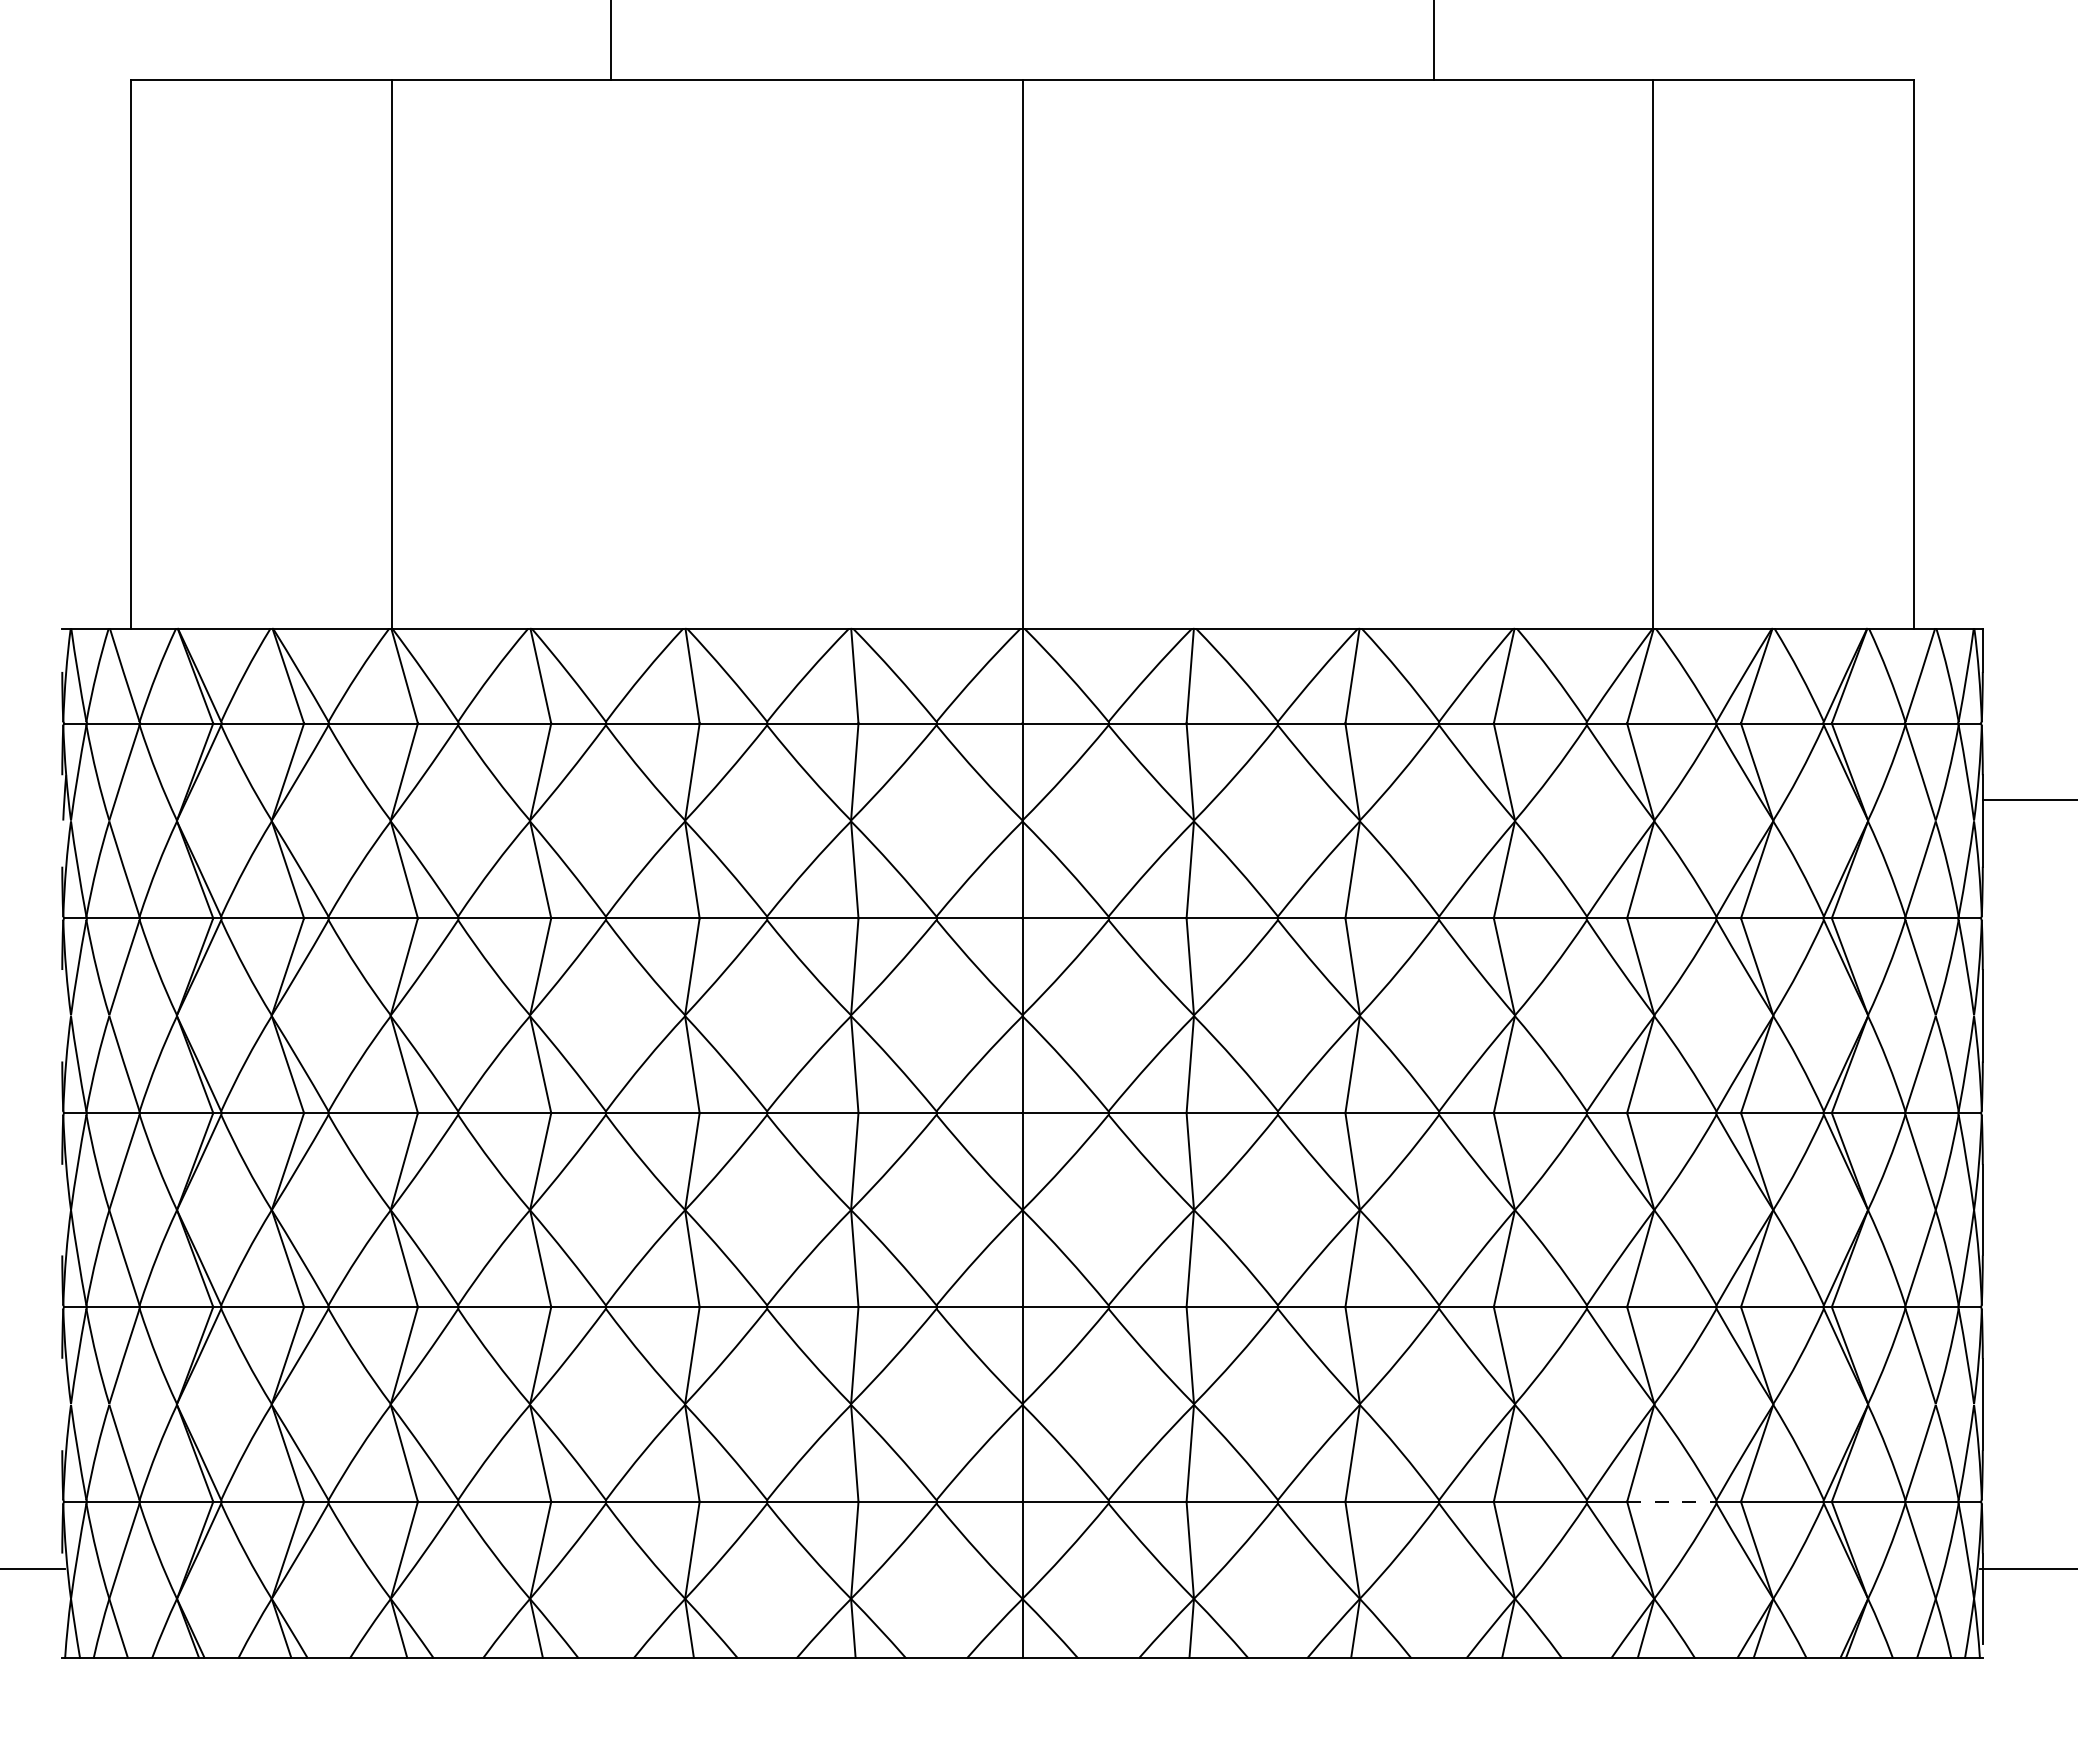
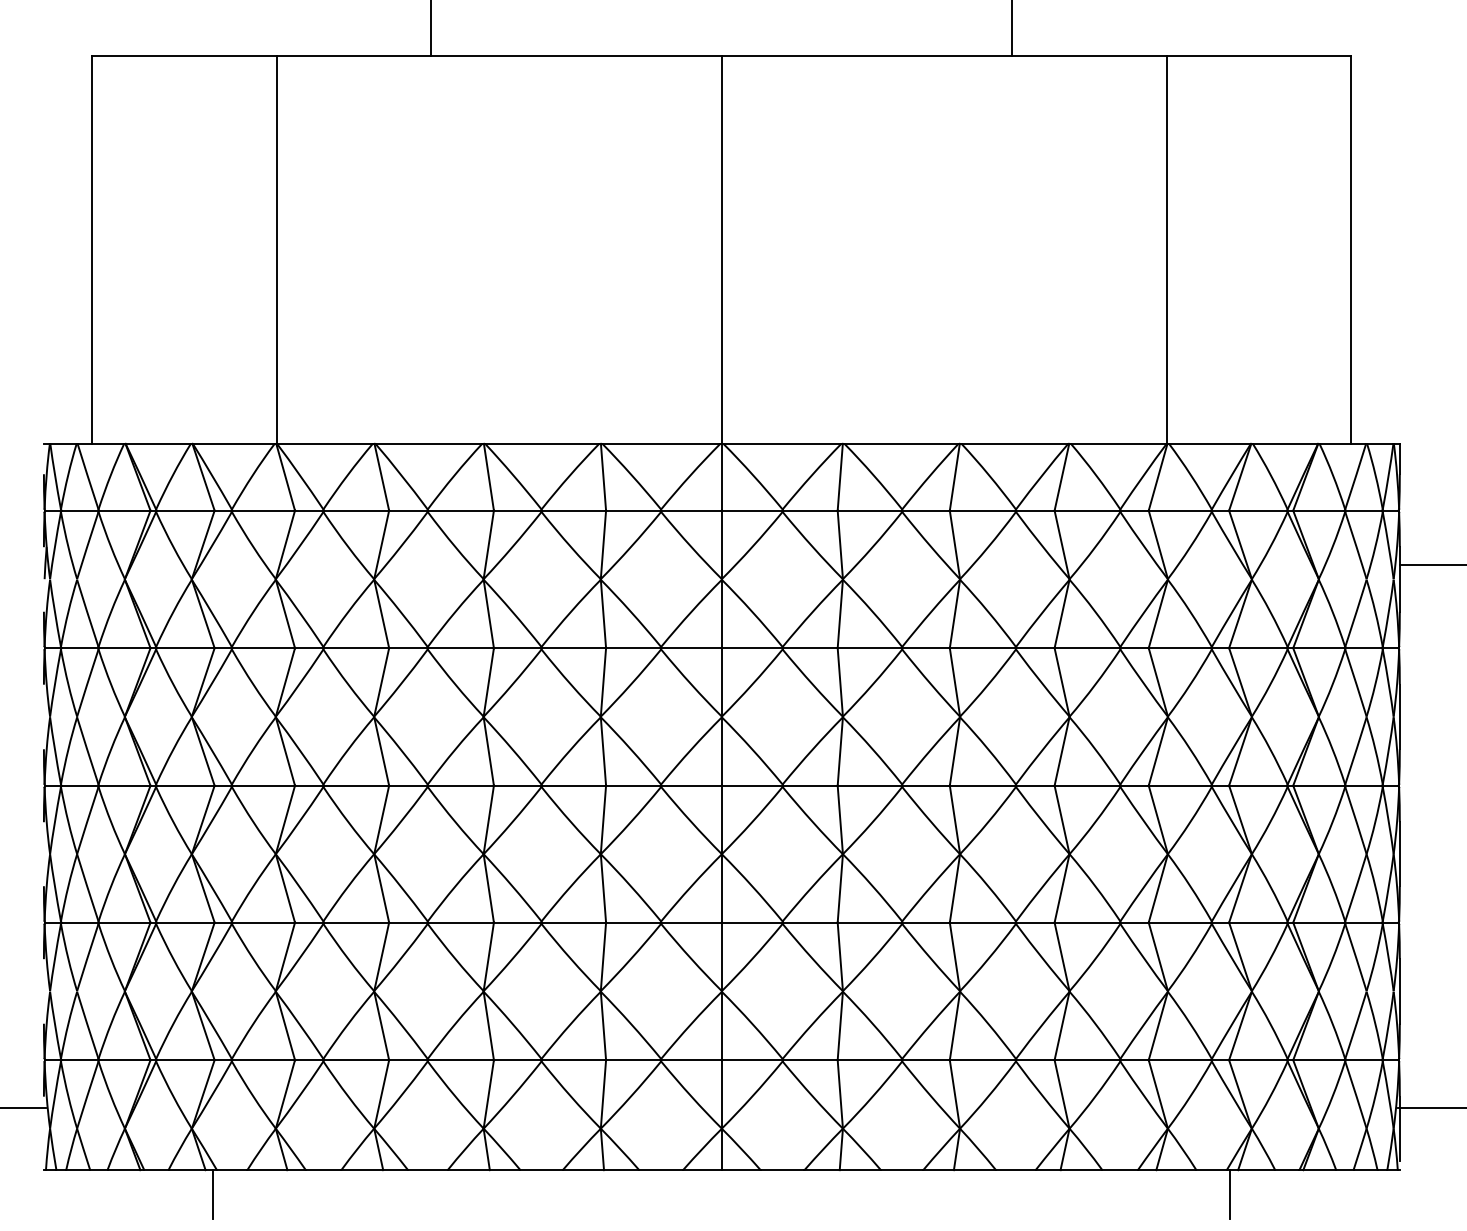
line: (1672, 1501) -> (1180, 1059), dashed -> solid
line: (302, 1691) -> (213, 1194), added
line: (1742, 1691) -> (1230, 1194), added

